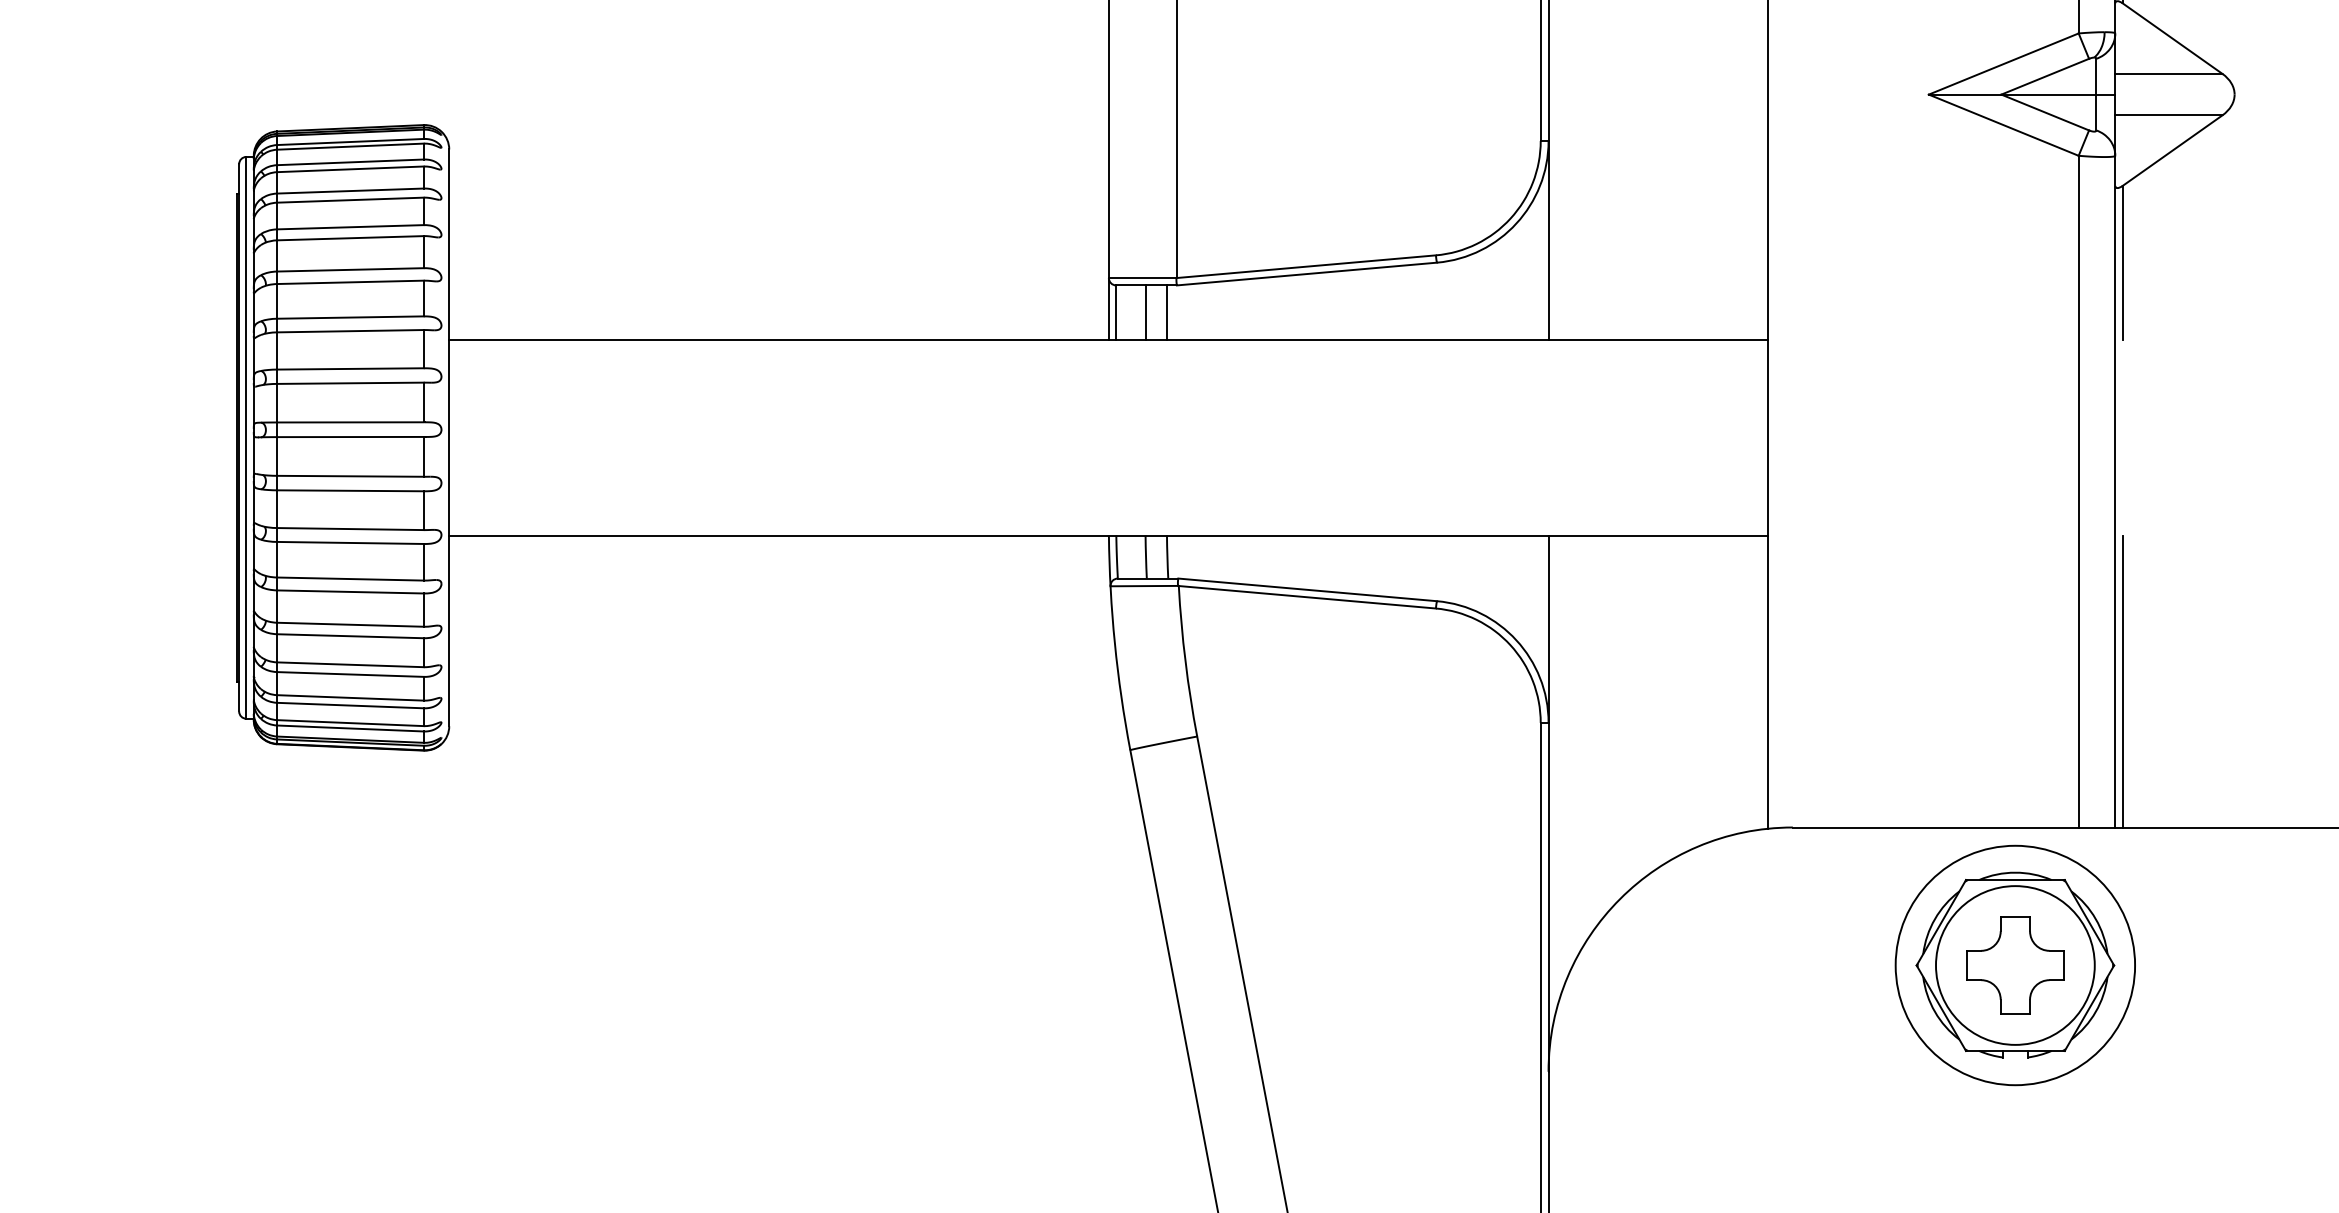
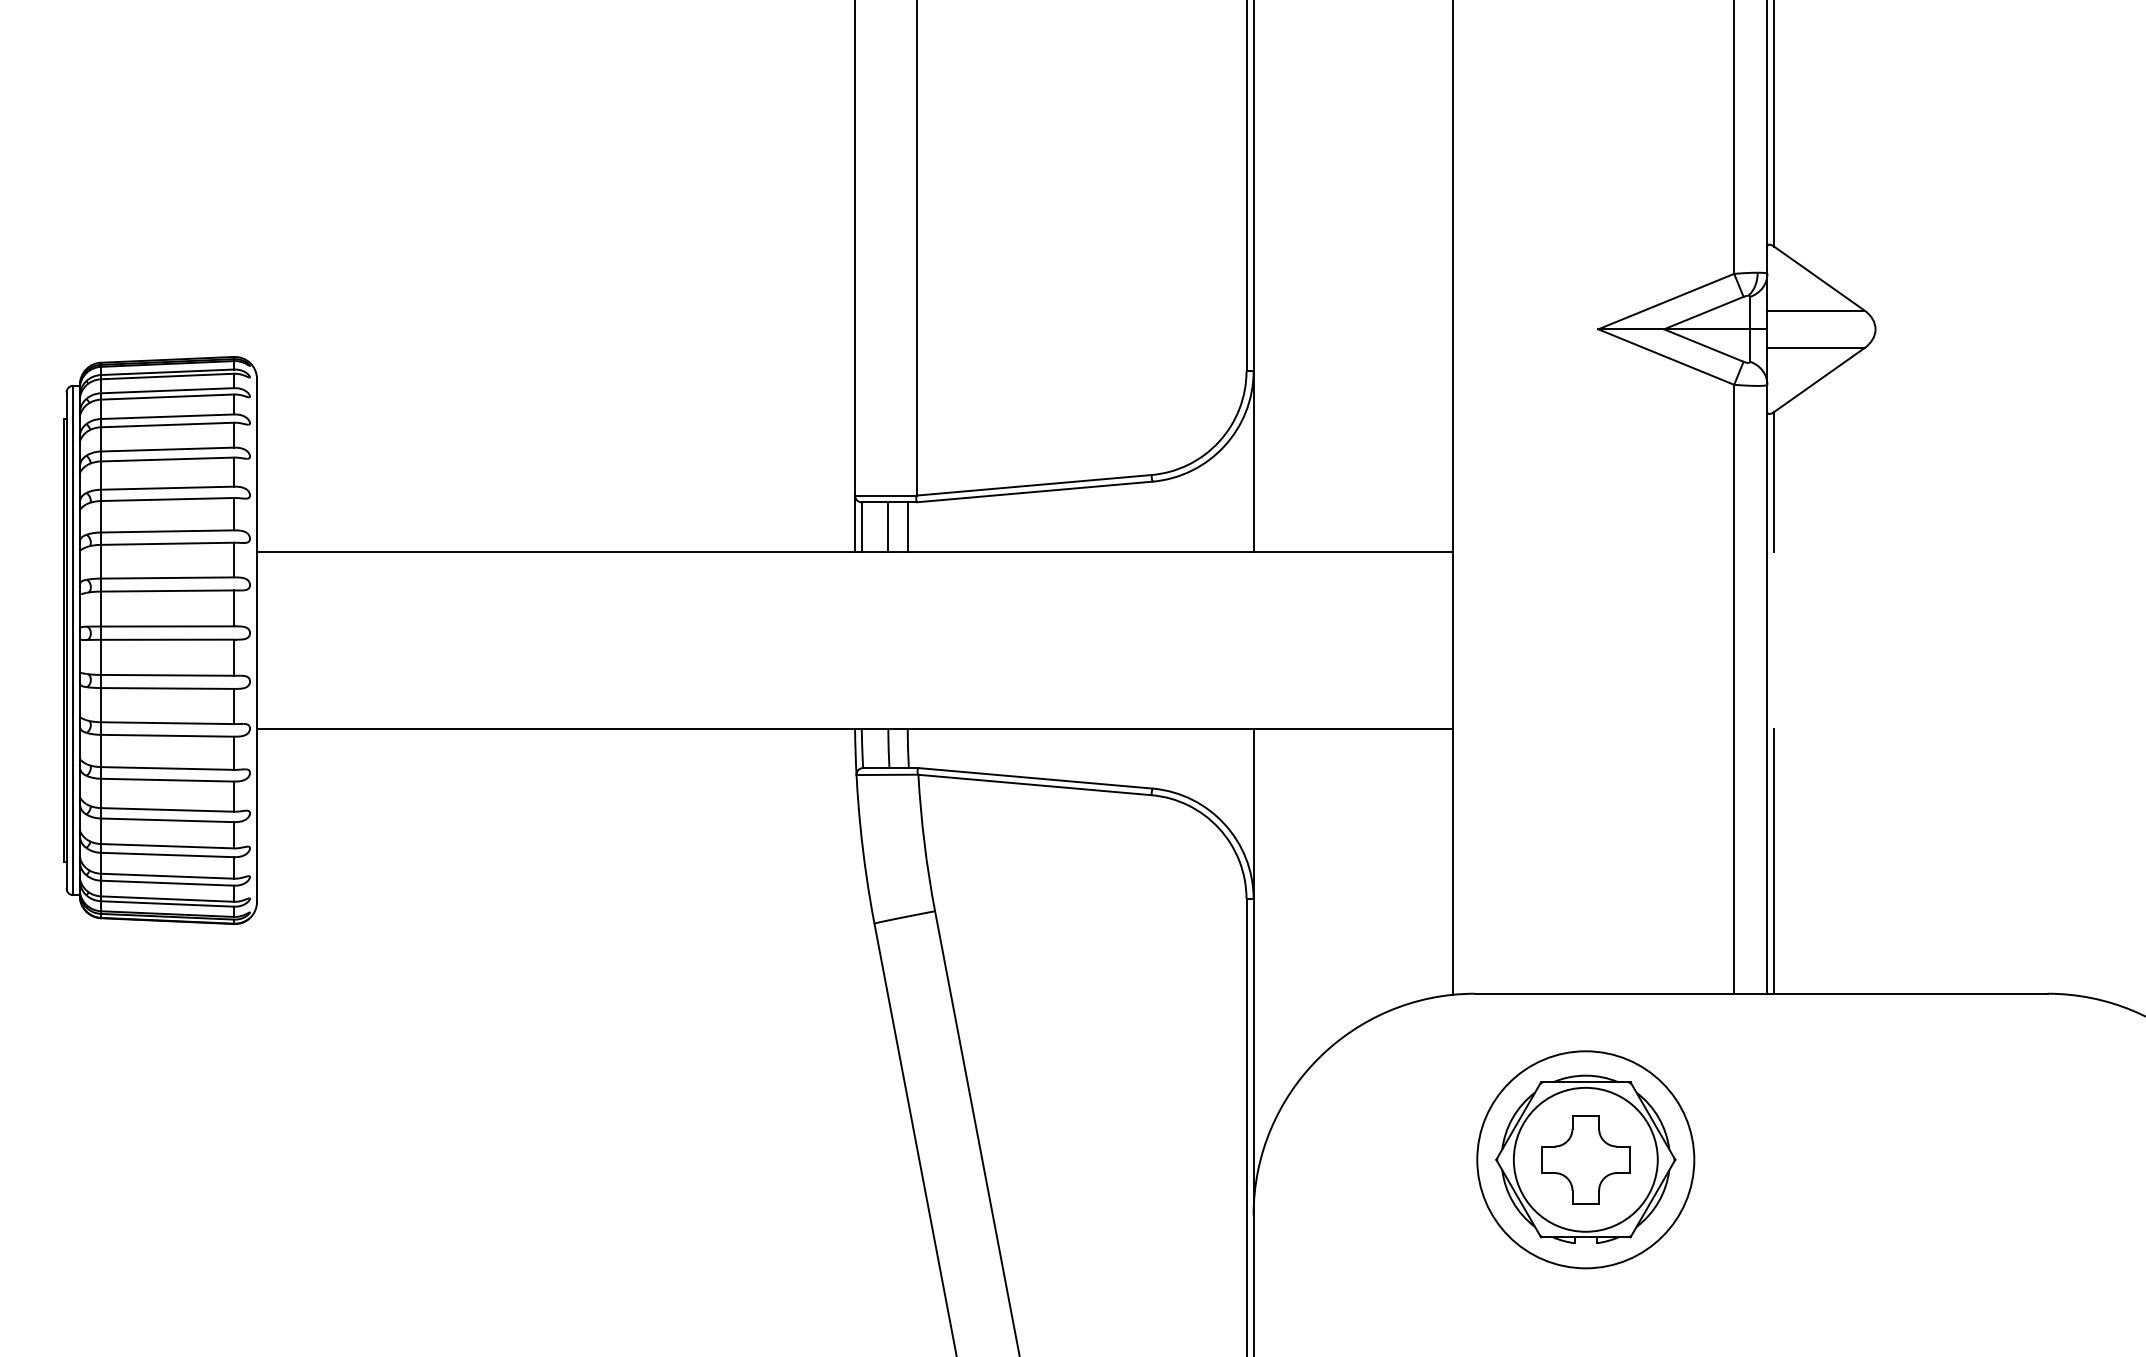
part: (2015, 965) -> (1585, 1159), moved

